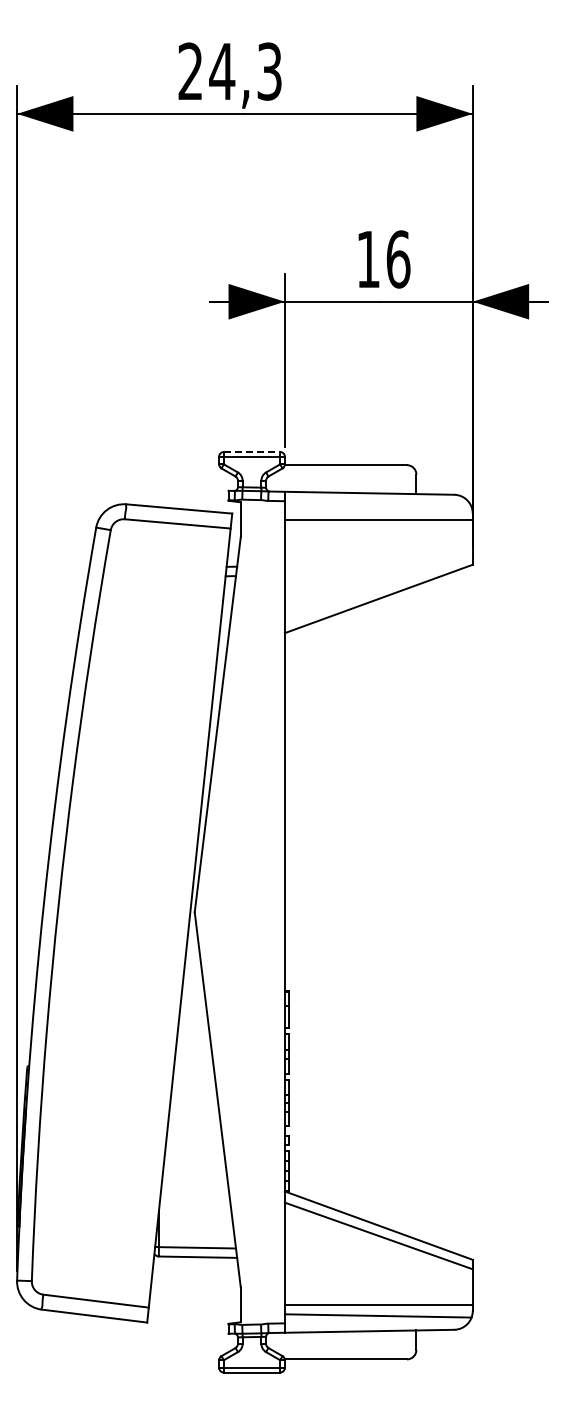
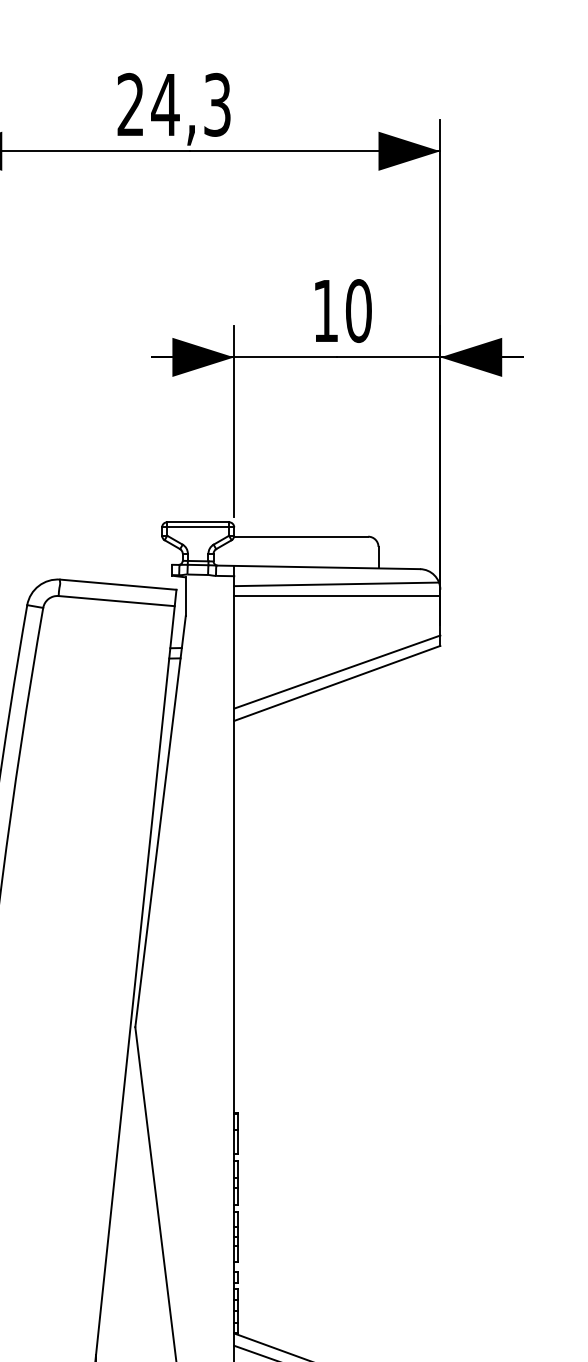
text: (398, 259) -> (358, 311), 16 -> 10
line: (252, 452) -> (198, 522), dashed -> solid
line: (377, 508) -> (335, 584), added
line: (378, 588) -> (336, 671), added

